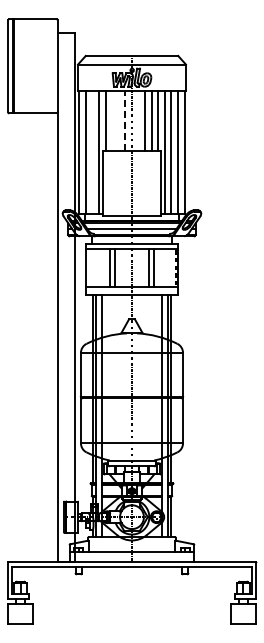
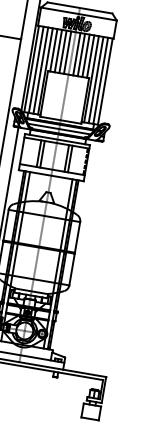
line: (112, 120) -> (58, 50), added
line: (118, 120) -> (62, 51), added
line: (125, 120) -> (67, 52), dashed -> solid
line: (138, 120) -> (76, 53), added
line: (92, 151) -> (40, 70), added

